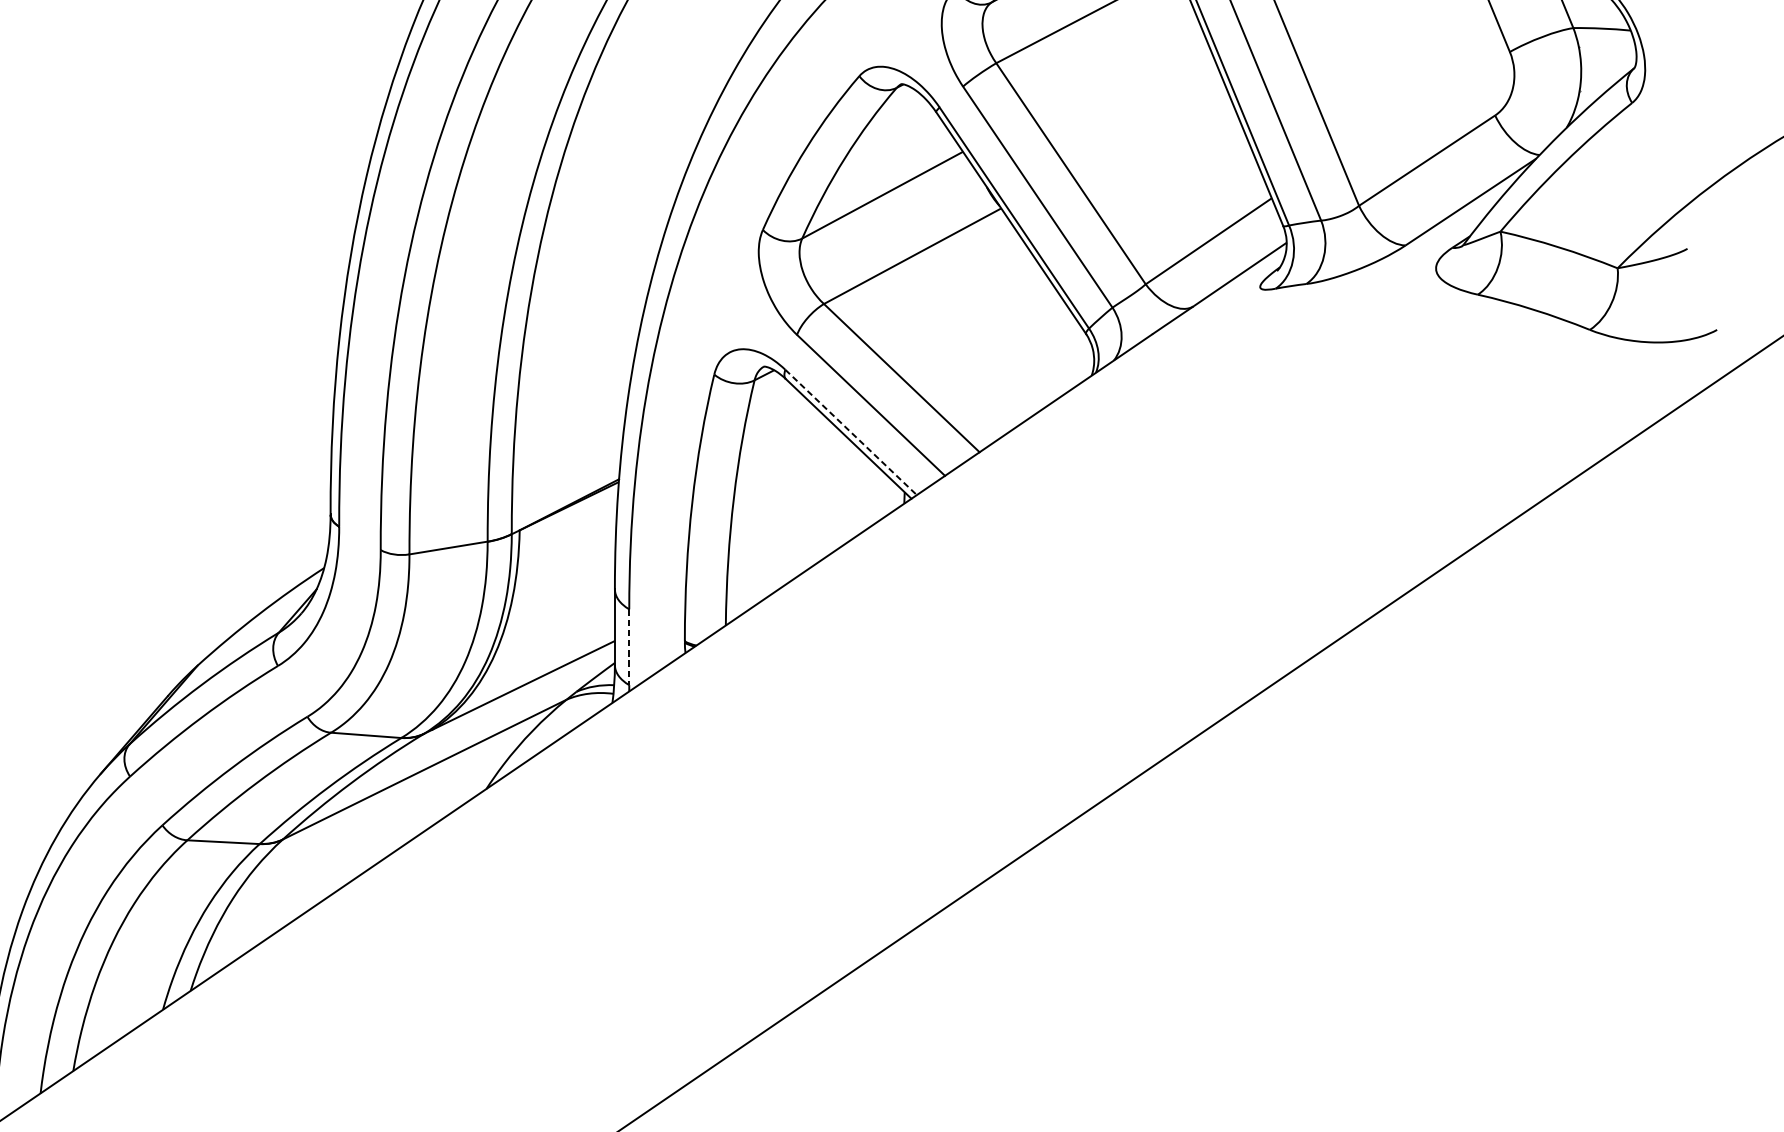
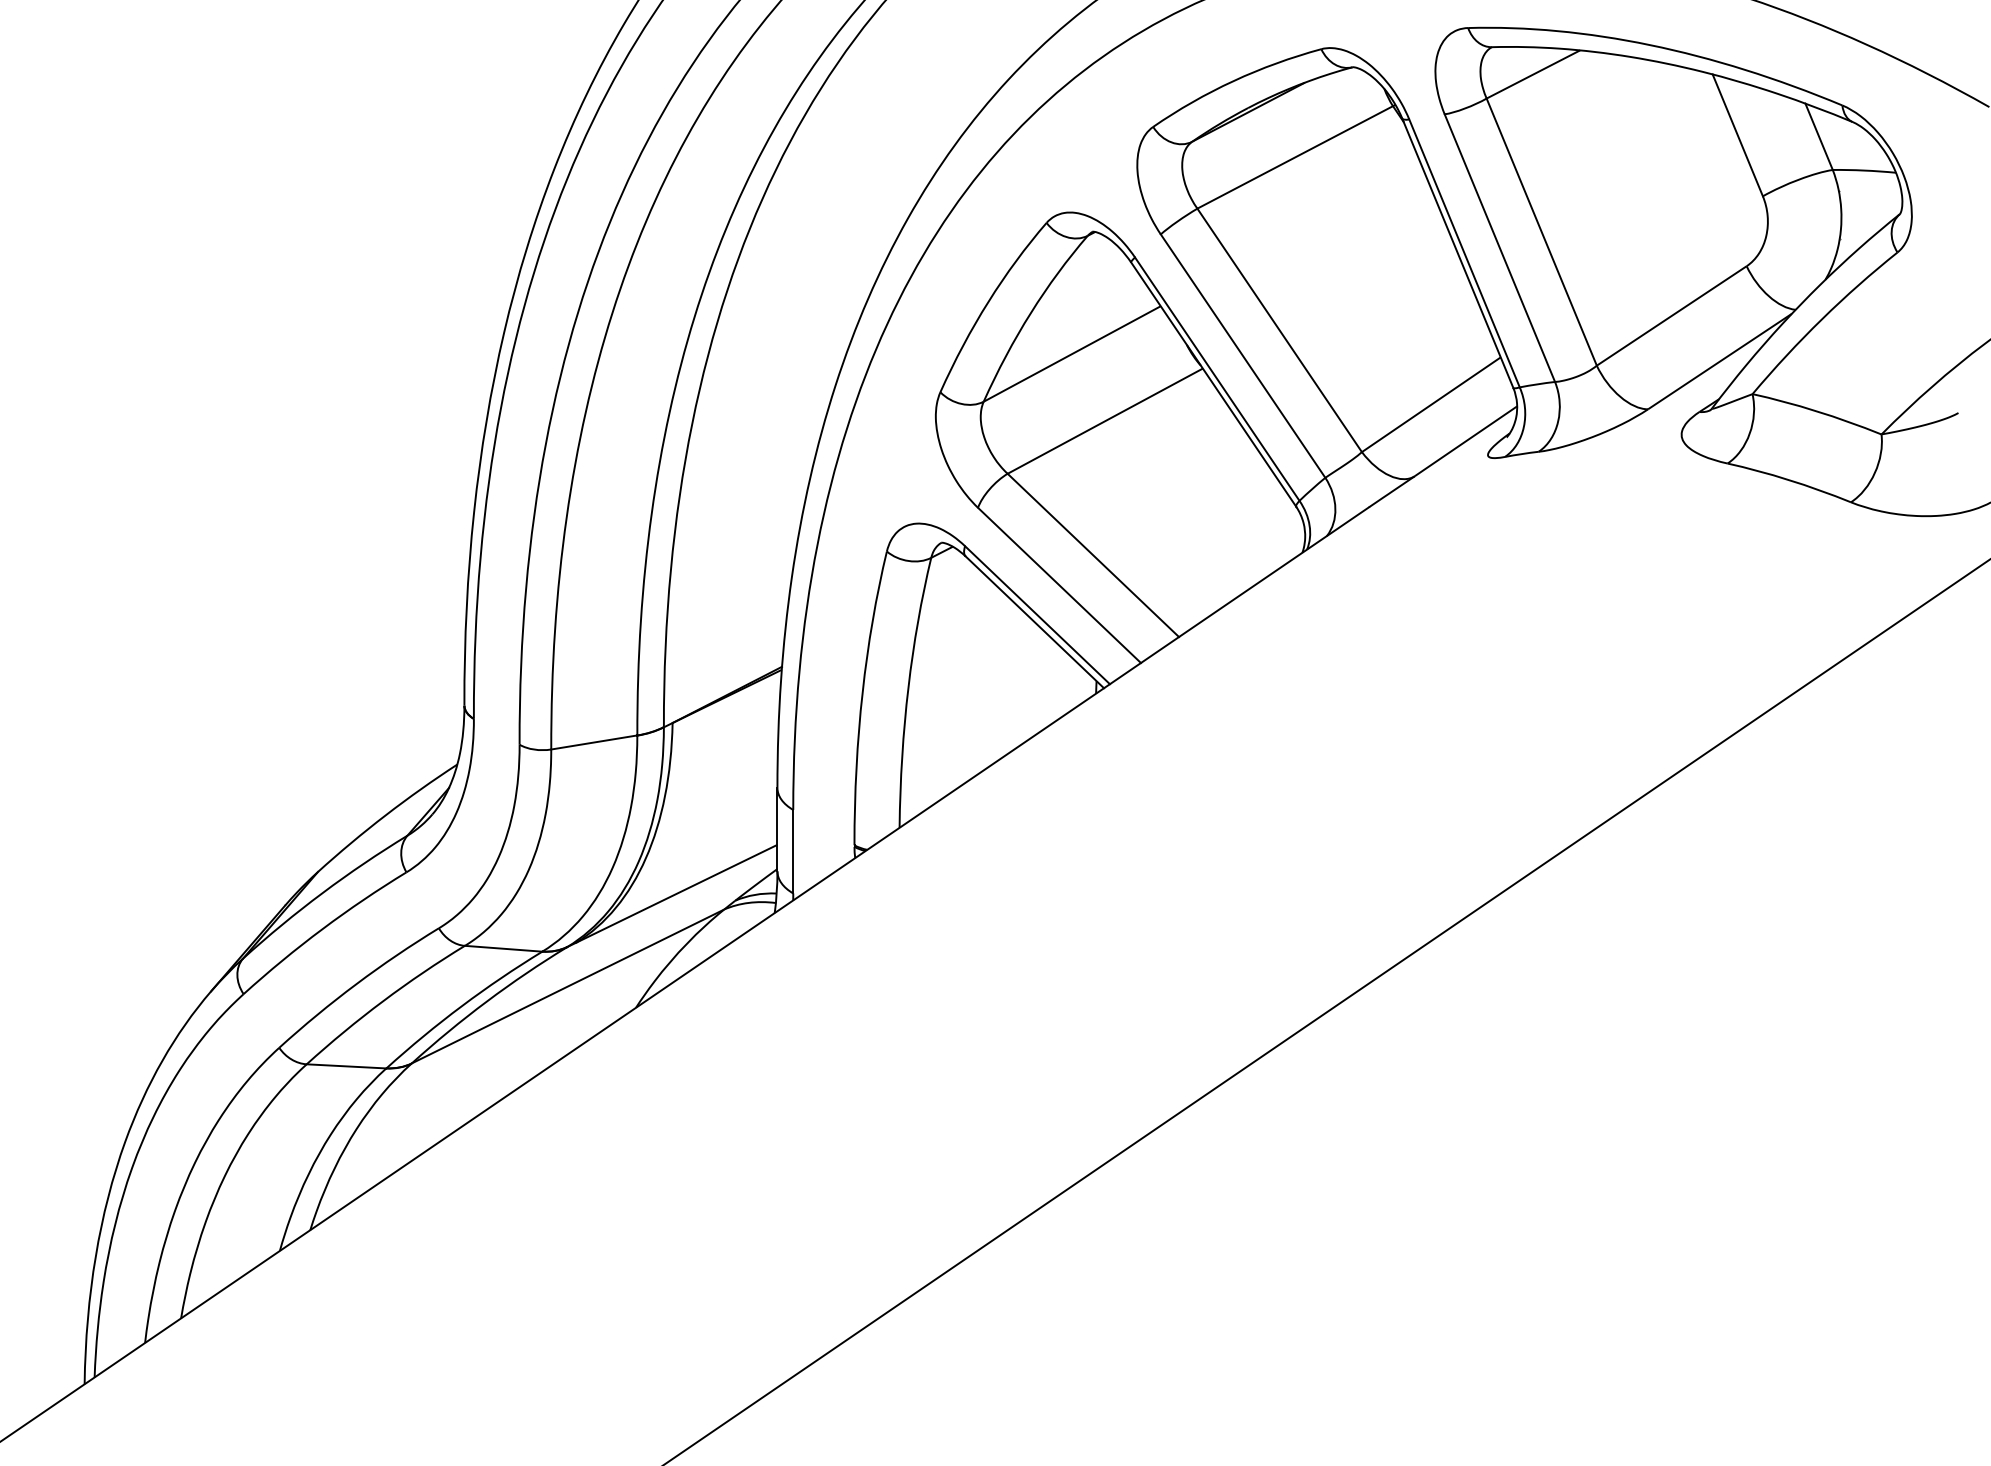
line: (851, 432) -> (1037, 615), dashed -> solid
line: (629, 647) -> (793, 851), dashed -> solid

